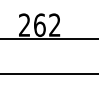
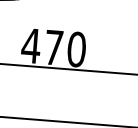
text: (39, 24) -> (53, 46), 262 -> 470

